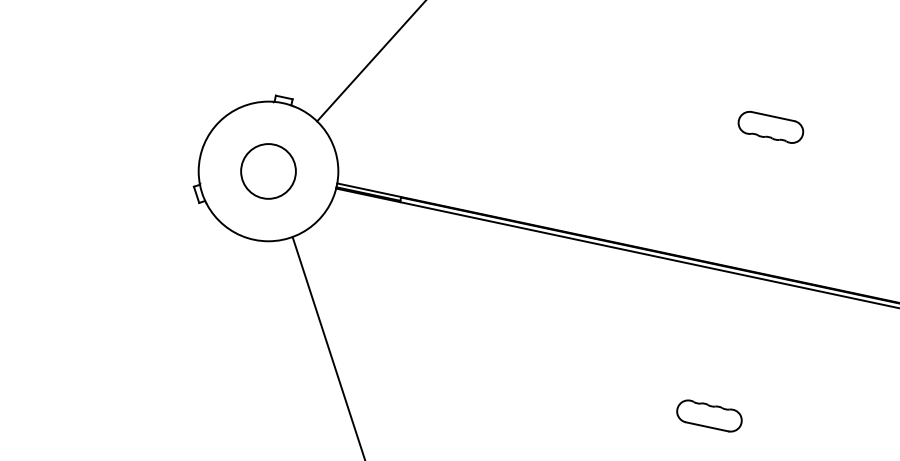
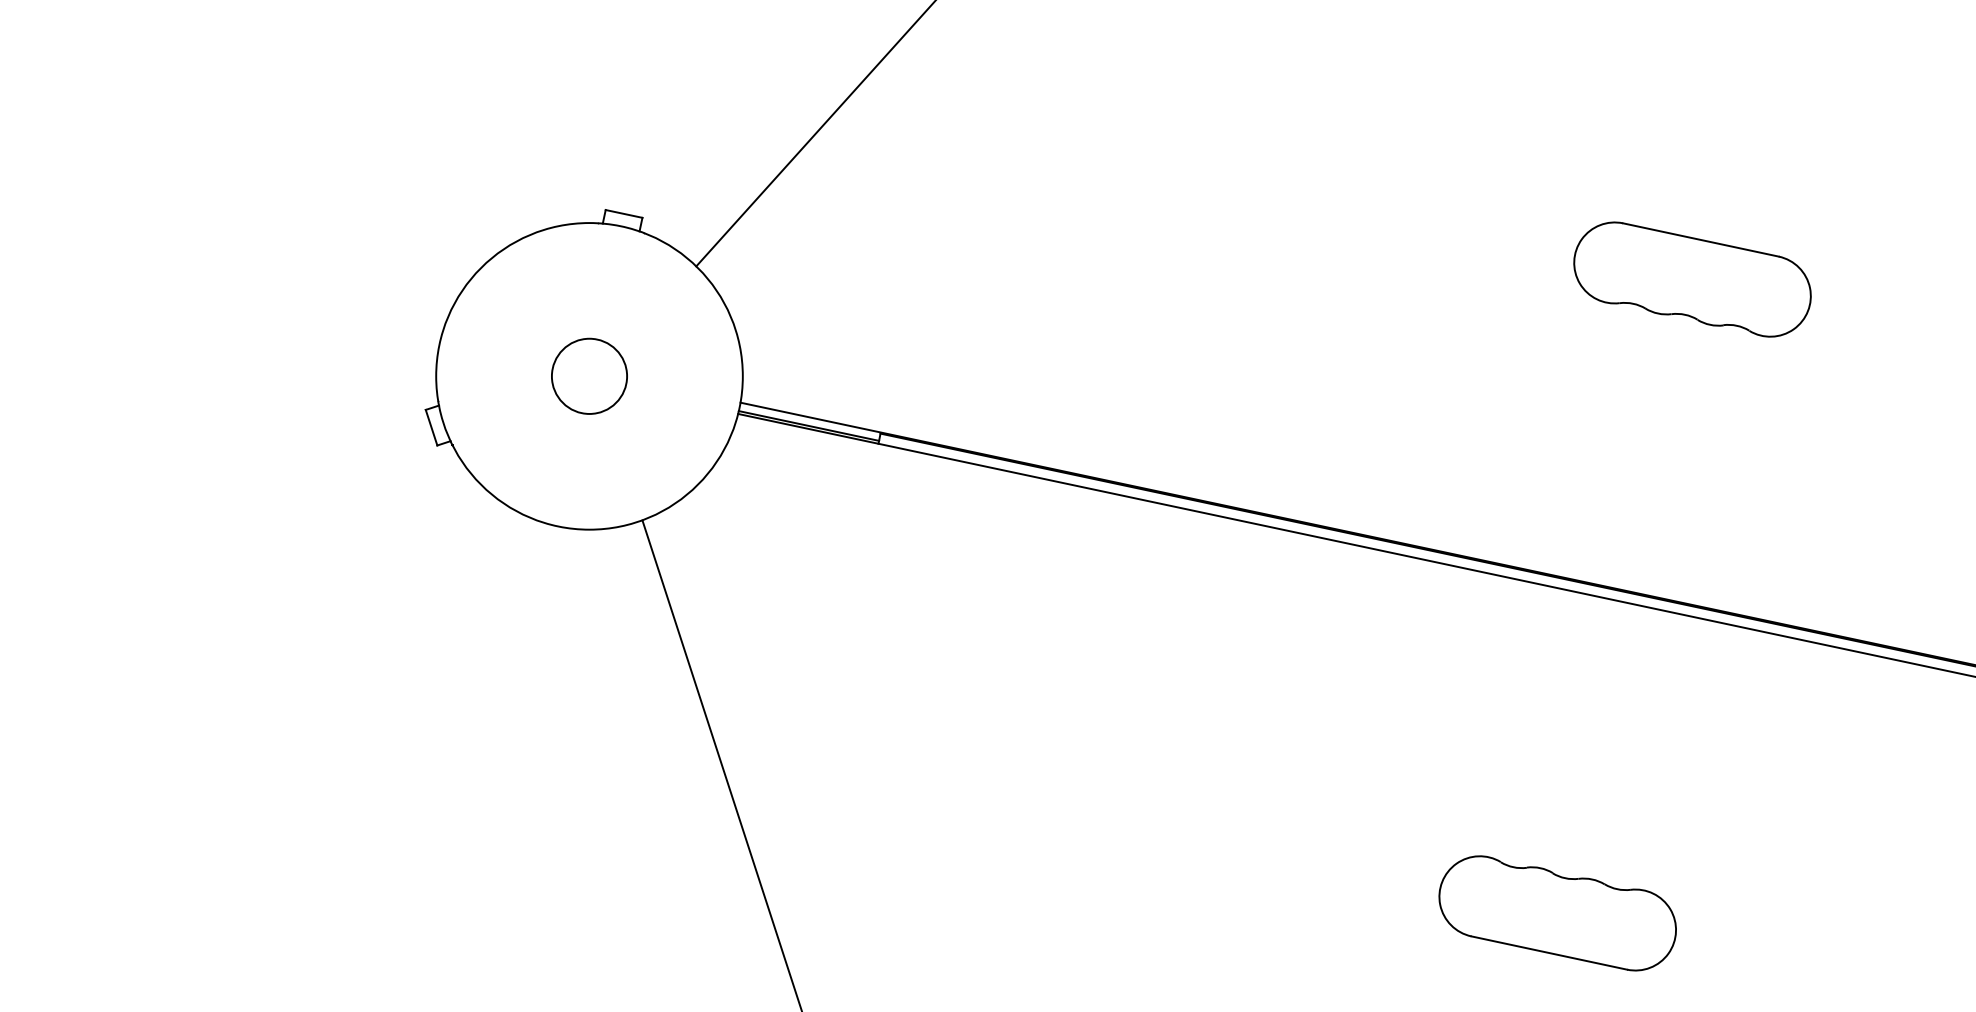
part: (770, 127) -> (1691, 279), size x1.67
circle: (268, 171) -> (589, 376), size x0.62
part: (709, 415) -> (1557, 912), size x1.67

